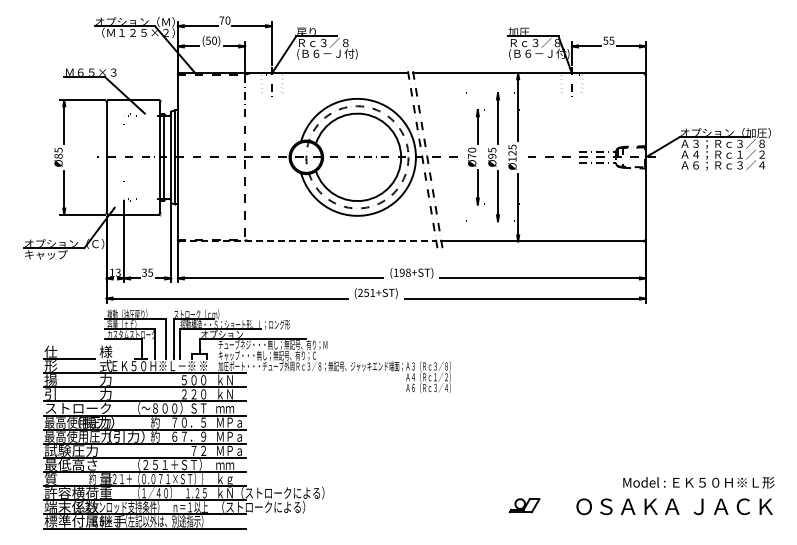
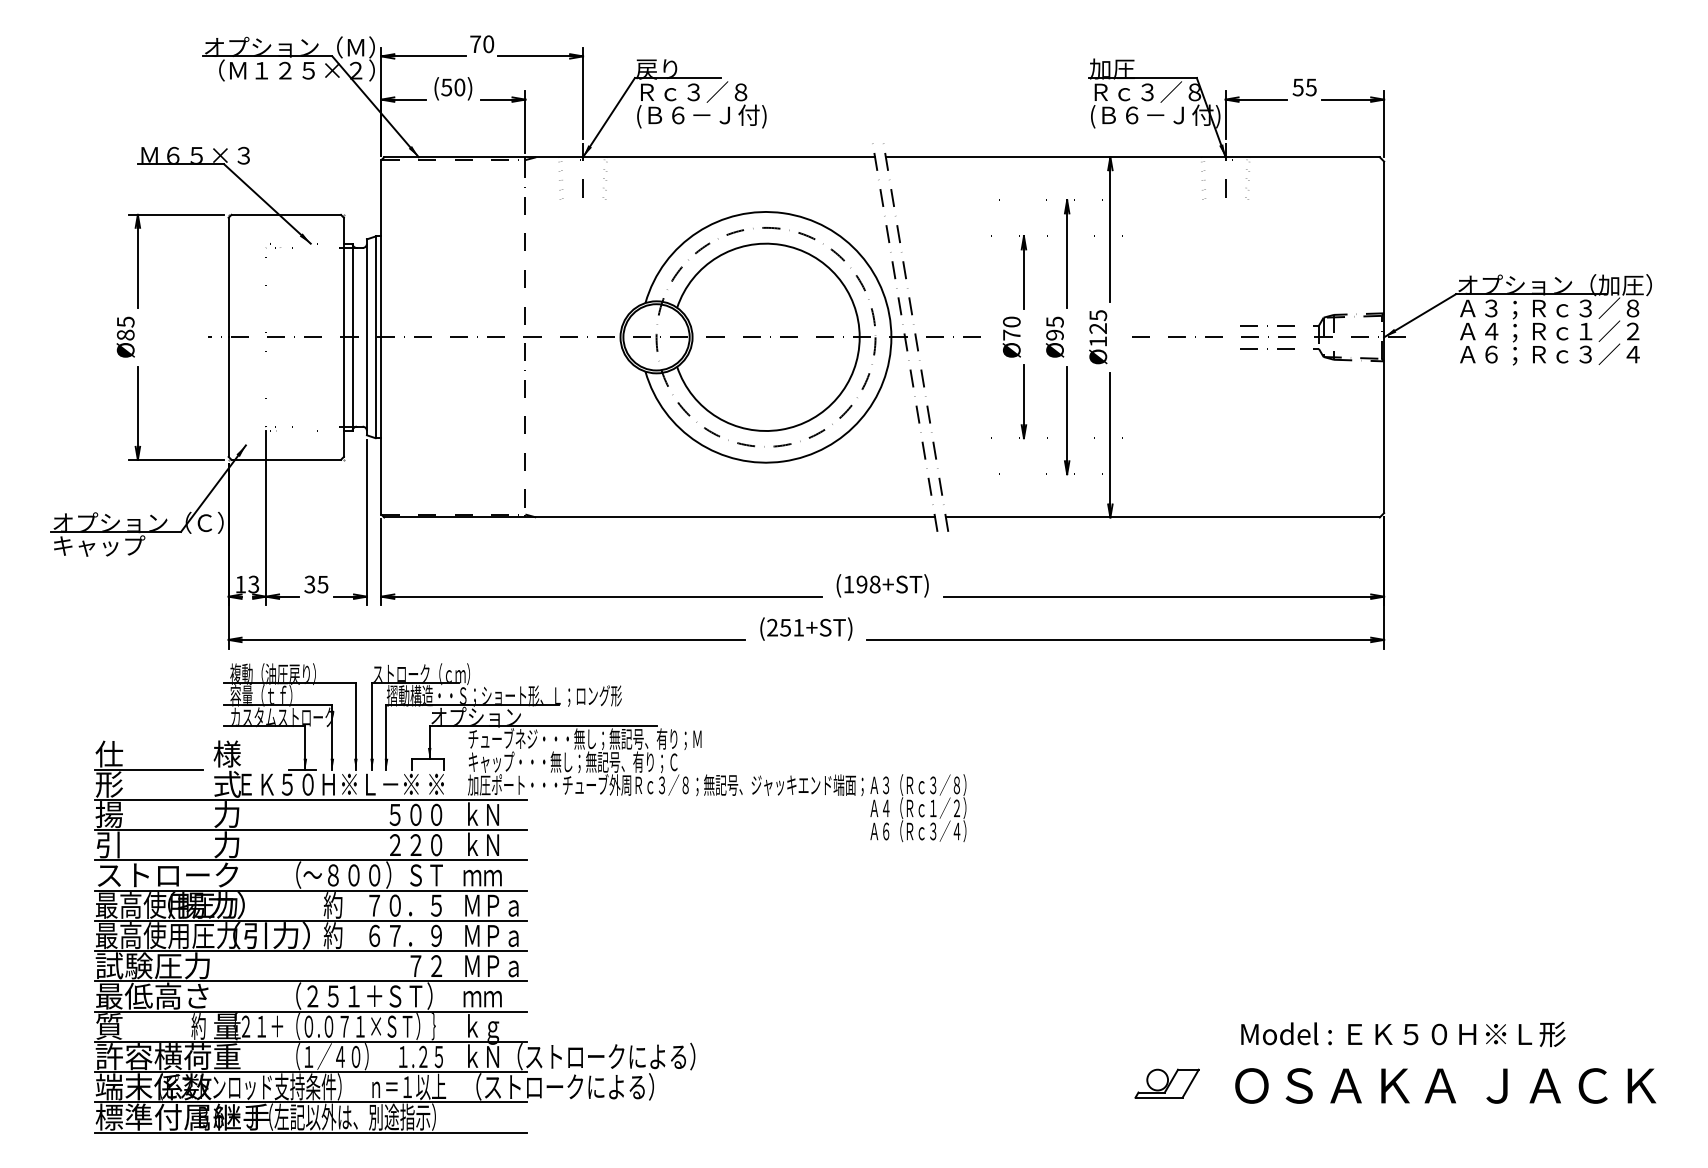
line: (307, 241) -> (659, 517), dashed -> solid
text: (698, 482) -> (1402, 1033), moved
part: (524, 505) -> (1166, 1083), moved

